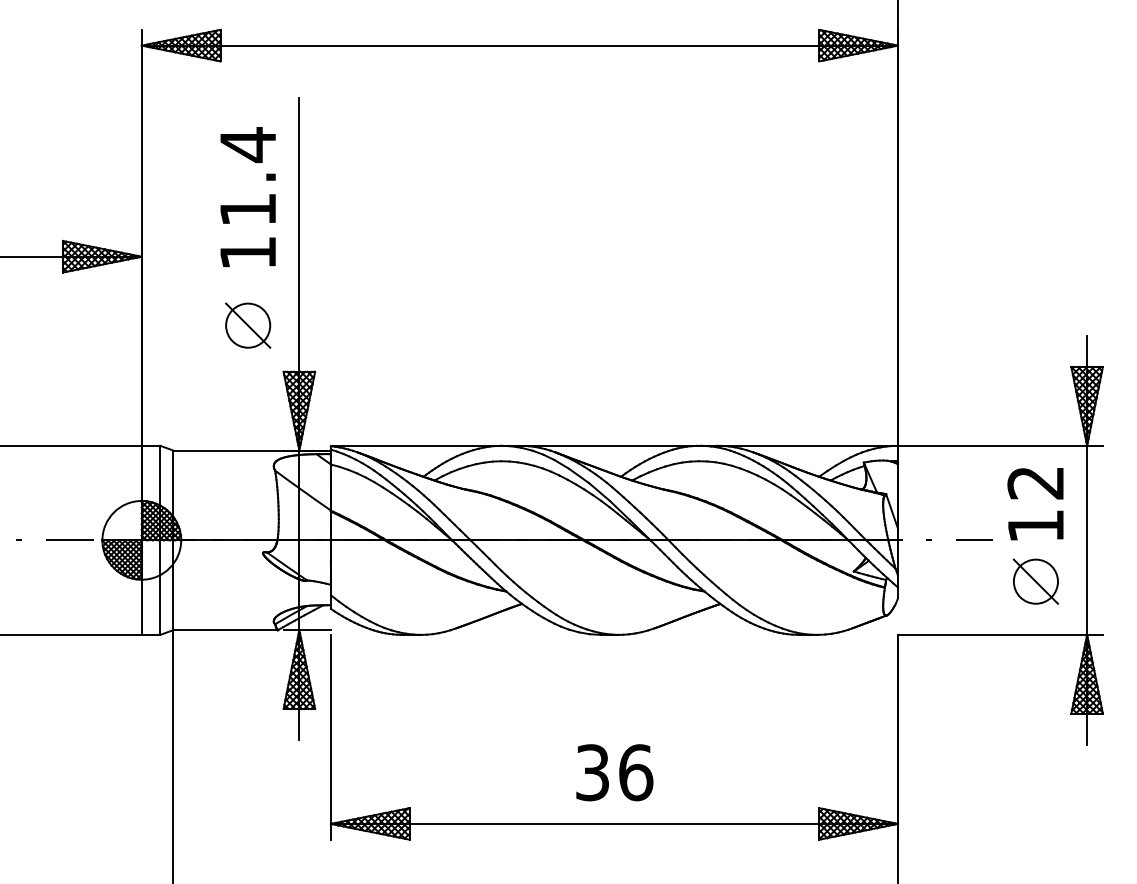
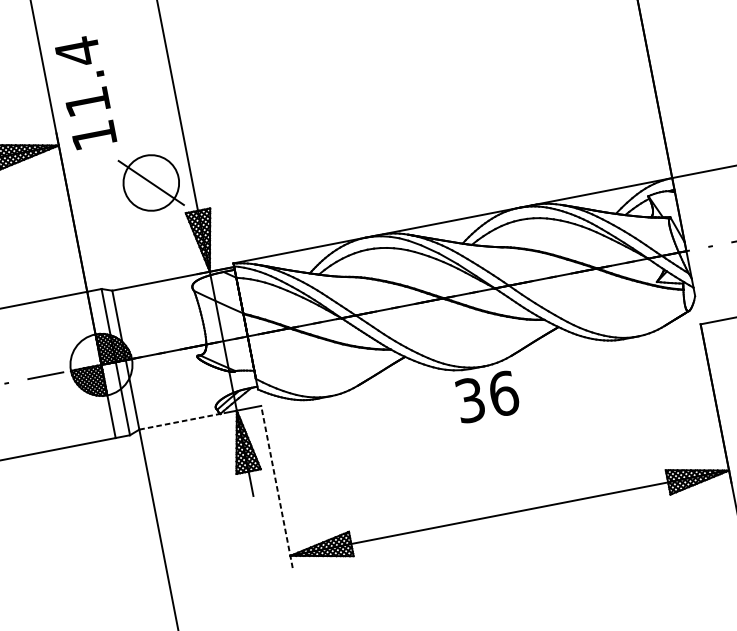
text: (247, 197) -> (85, 92), moved
part: (248, 325) -> (151, 182), size x1.6
line: (226, 630) -> (180, 421), solid -> dashed
line: (330, 737) -> (277, 489), solid -> dashed
text: (614, 772) -> (487, 396), moved

